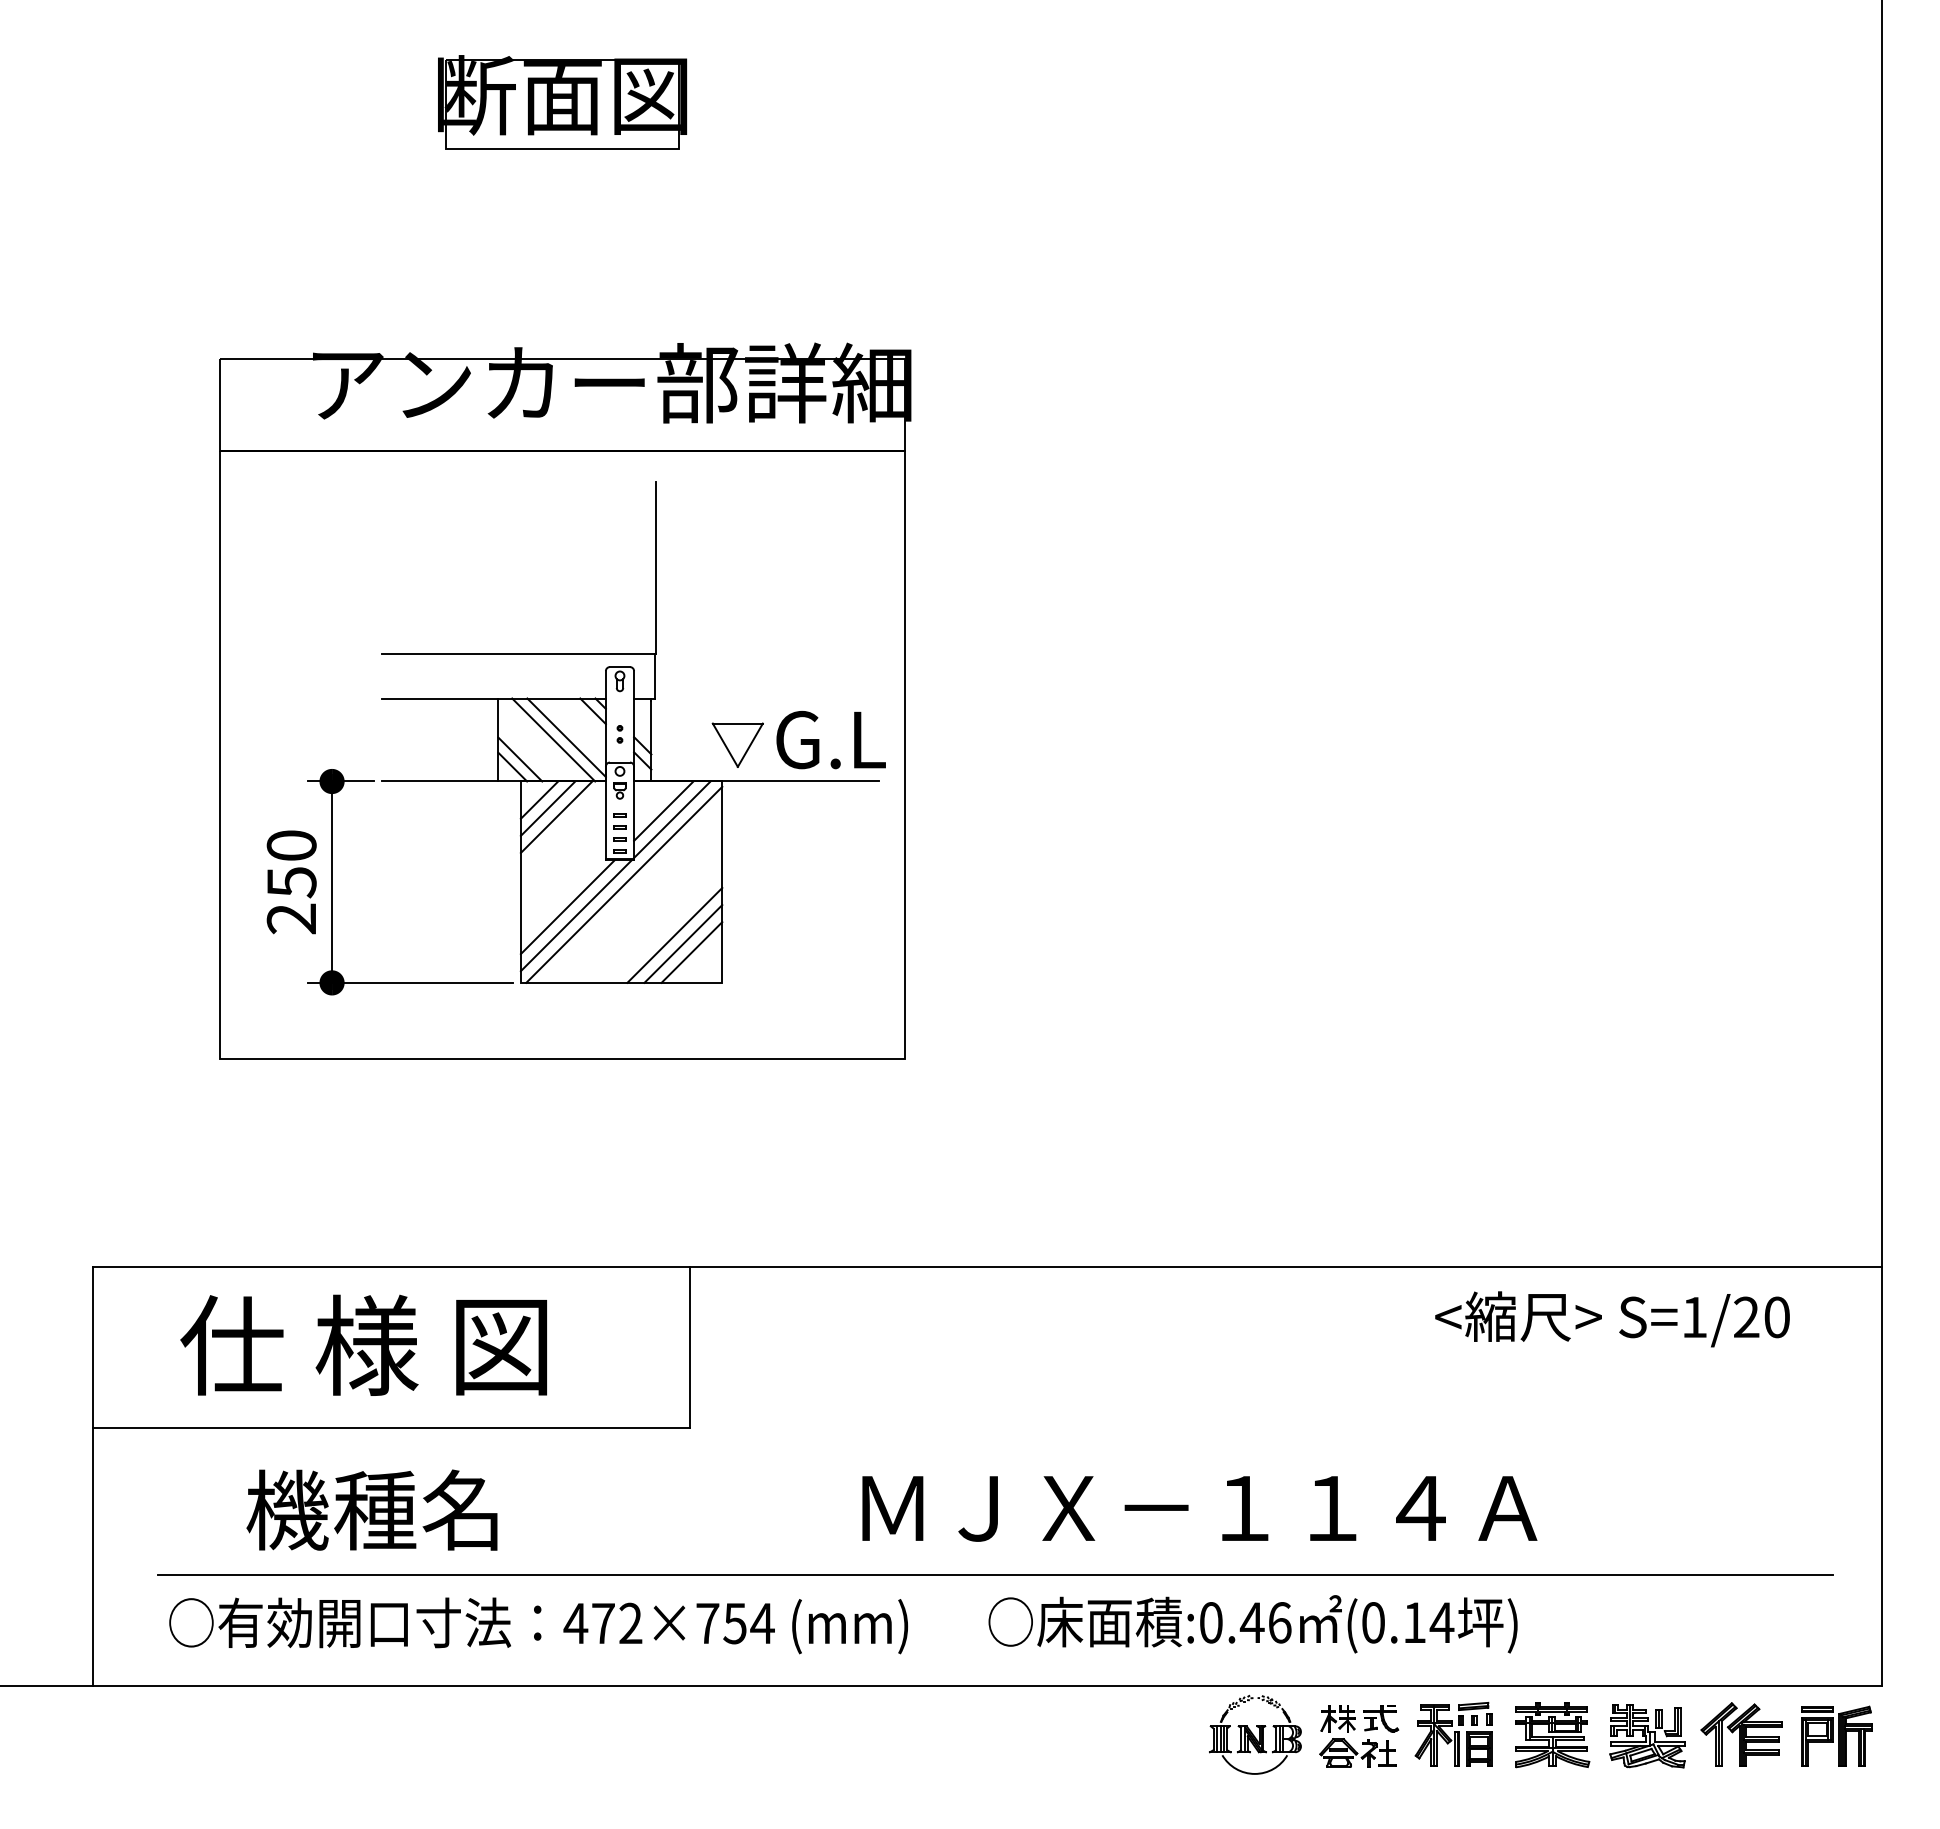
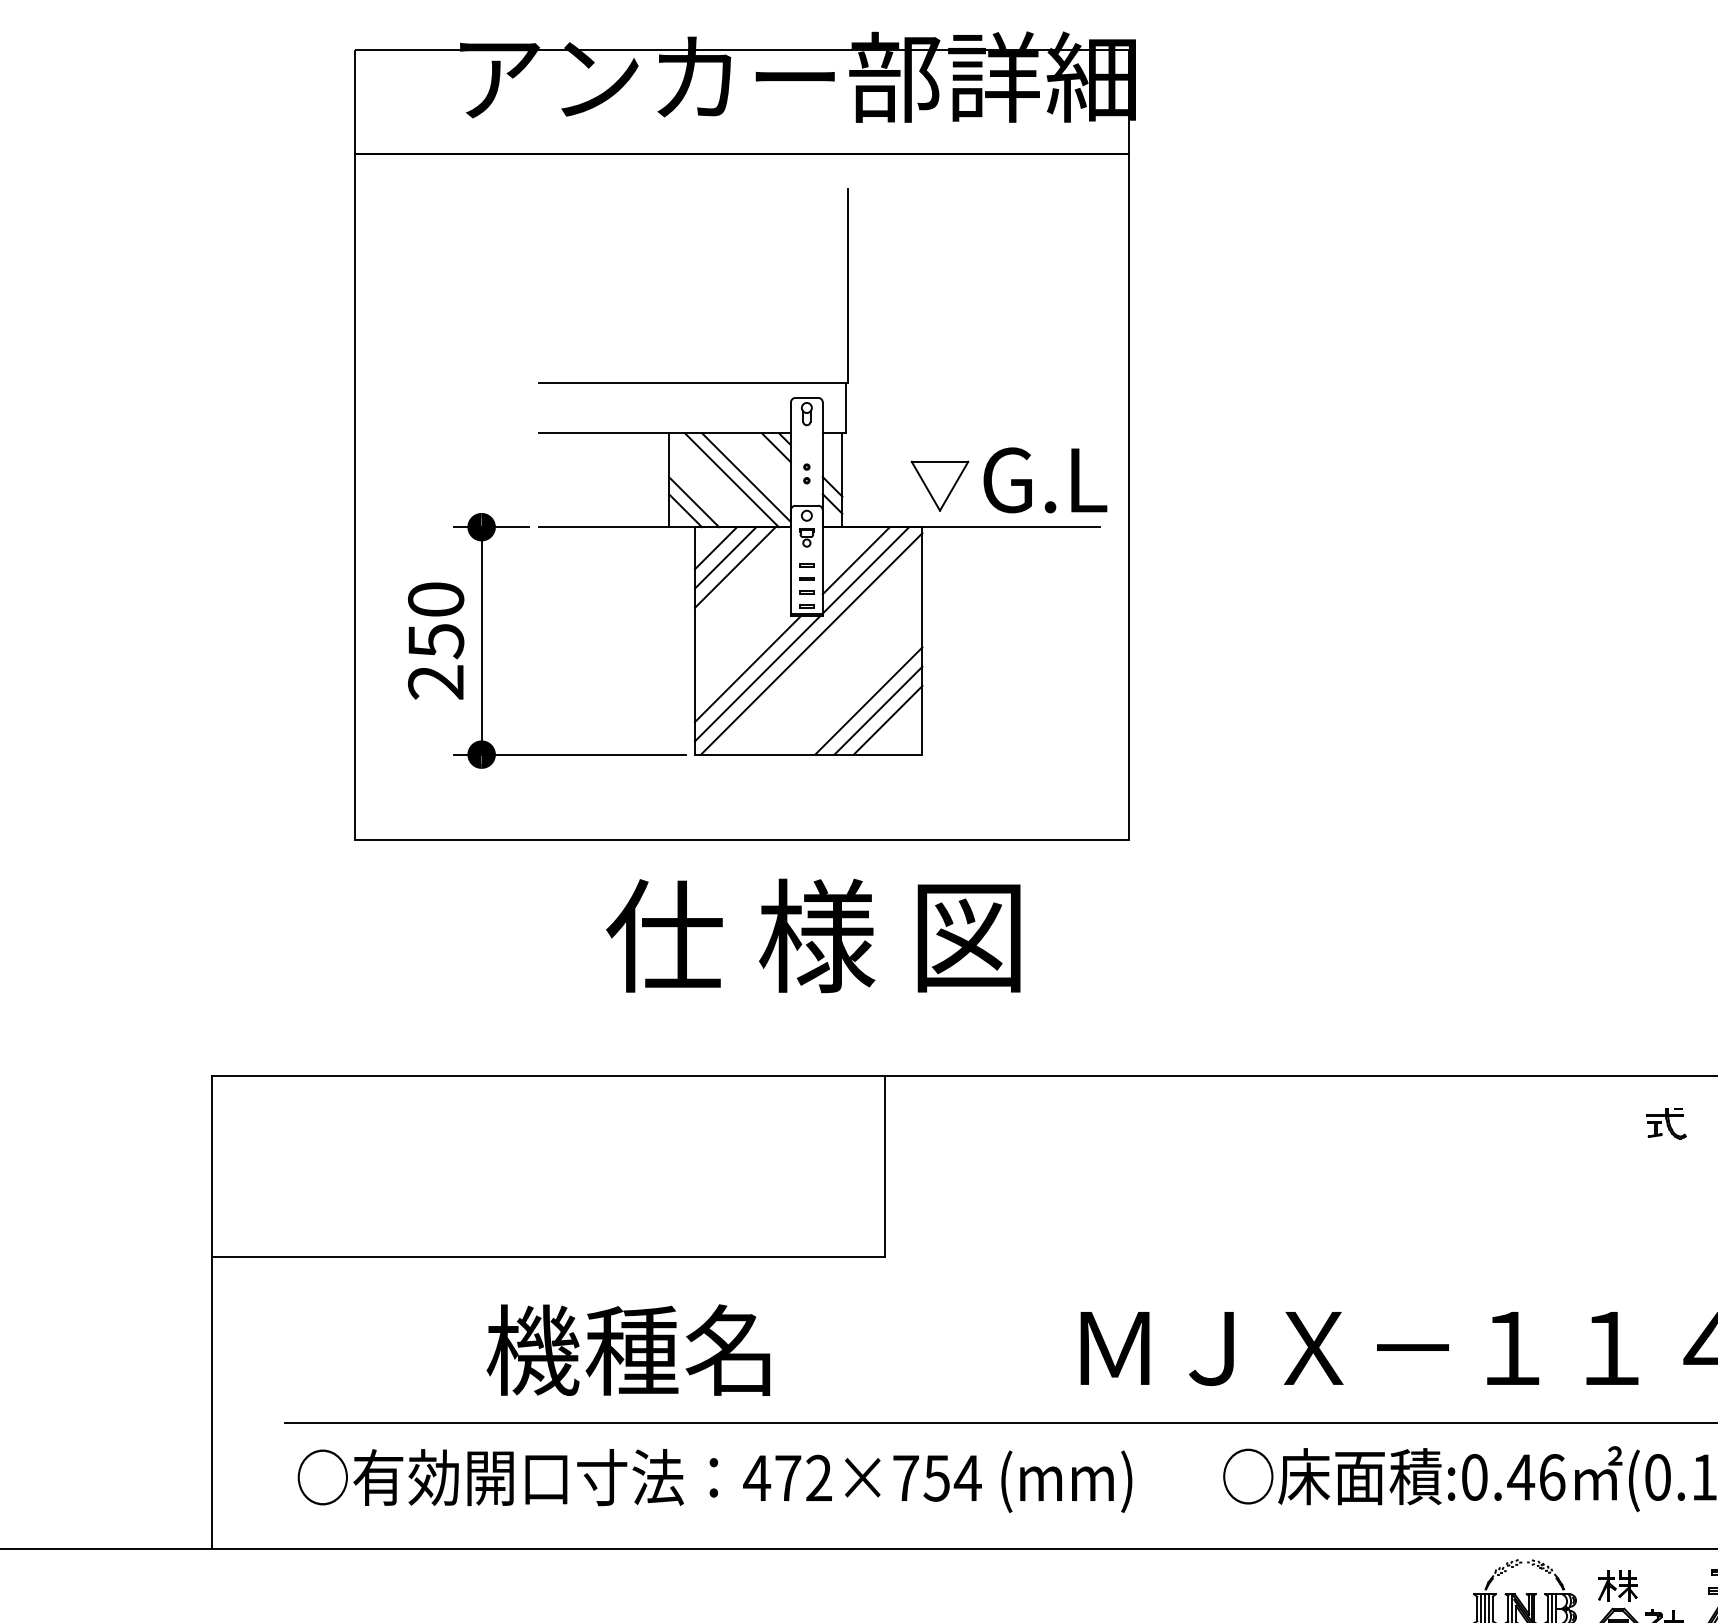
text: (363, 1344) -> (813, 934), moved
text: (371, 1509) -> (627, 1349), moved
part: (1381, 1718) -> (1666, 1123), moved

